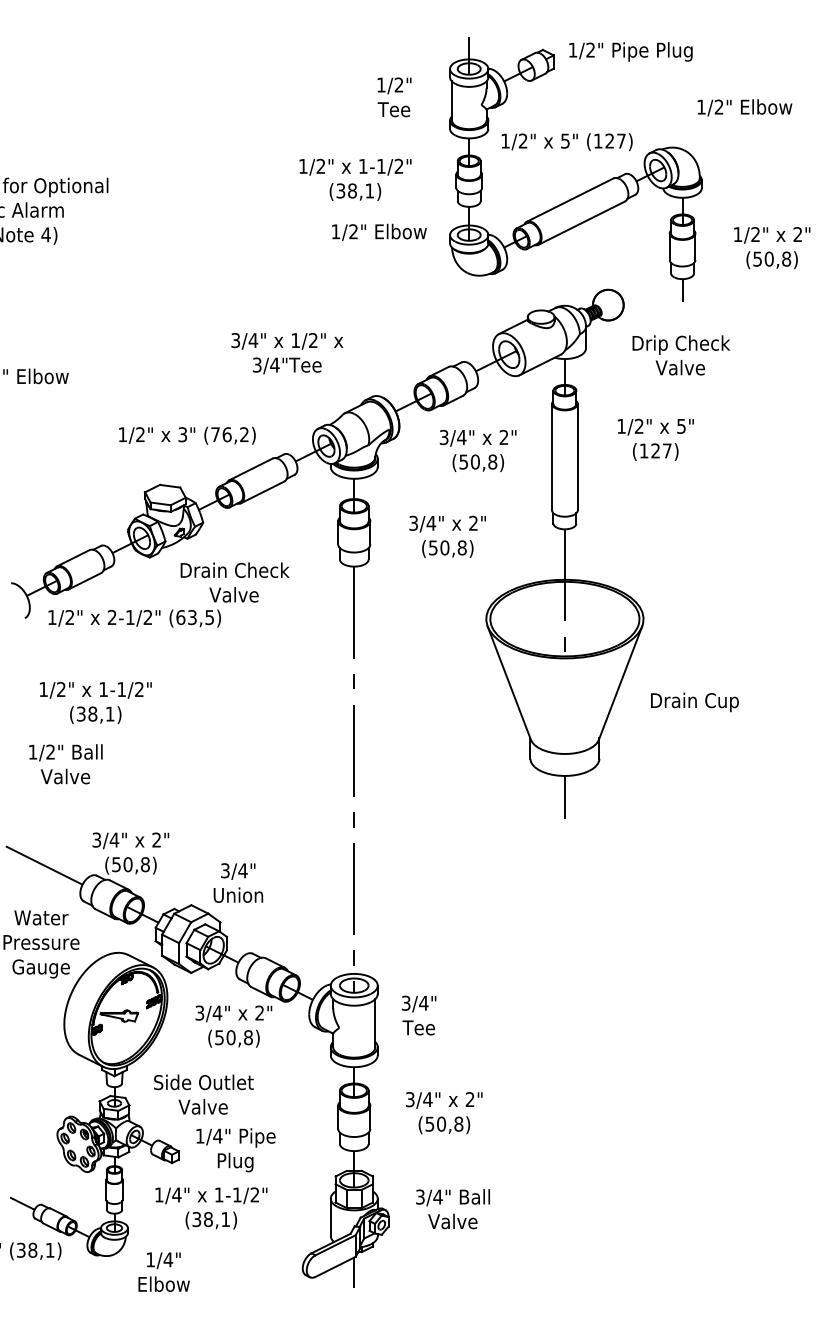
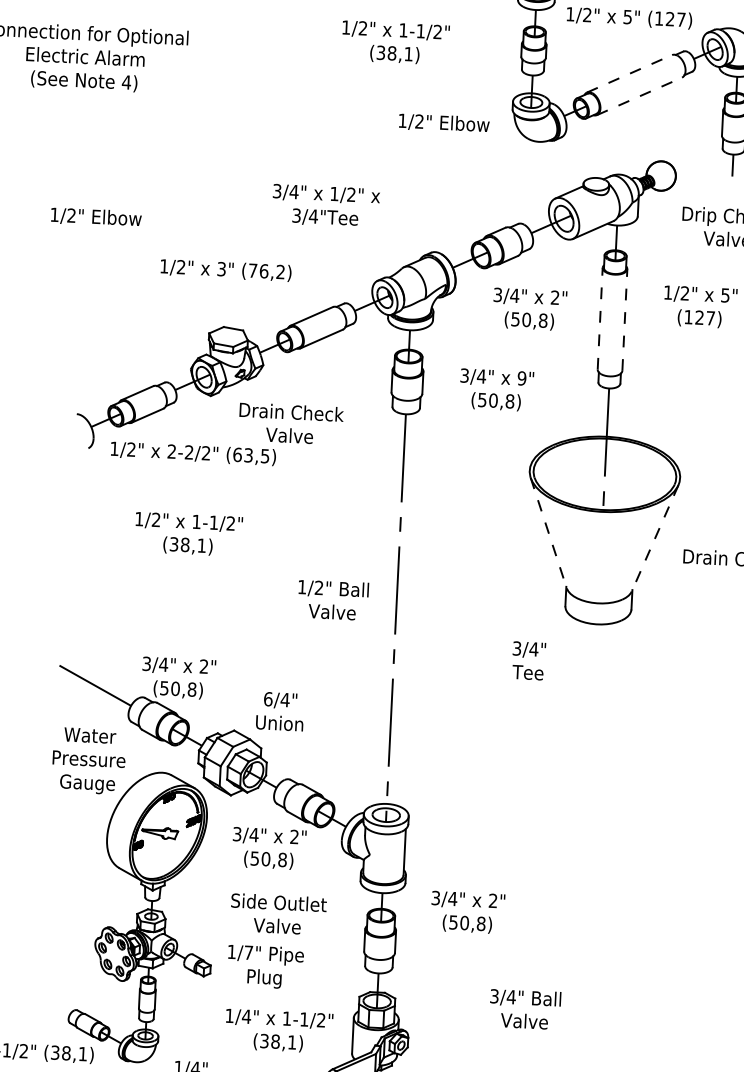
text: (355, 179) -> (395, 42), moved
line: (570, 200) -> (629, 74), solid -> dashed
line: (581, 223) -> (639, 96), solid -> dashed
text: (379, 231) -> (444, 122), moved
text: (287, 353) -> (326, 206), moved
text: (187, 435) -> (226, 270), moved
line: (552, 456) -> (600, 318), solid -> dashed
line: (577, 456) -> (624, 319), solid -> dashed
text: (473, 523) -> (521, 378), 2" -> 9"
text: (130, 617) -> (189, 452), 2-1/2" -> 2-2/2"
line: (509, 683) -> (548, 533), solid -> dashed
line: (620, 683) -> (655, 538), solid -> dashed
text: (95, 703) -> (188, 534), moved
text: (65, 764) -> (332, 600), moved
line: (564, 797) -> (596, 644), removed
text: (225, 870) -> (268, 698), 3/4" -> 6/4"
text: (418, 1015) -> (528, 660), moved
text: (203, 1094) -> (278, 914), moved
text: (444, 1113) -> (468, 912), moved
text: (217, 1135) -> (248, 952), 1/4" -> 1/7"
line: (22, 1203) -> (58, 1008), removed
text: (211, 1208) -> (279, 1031), moved
text: (452, 1209) -> (524, 1009), moved

